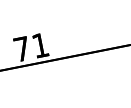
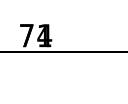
text: (40, 45) -> (44, 35), 71 -> 74

